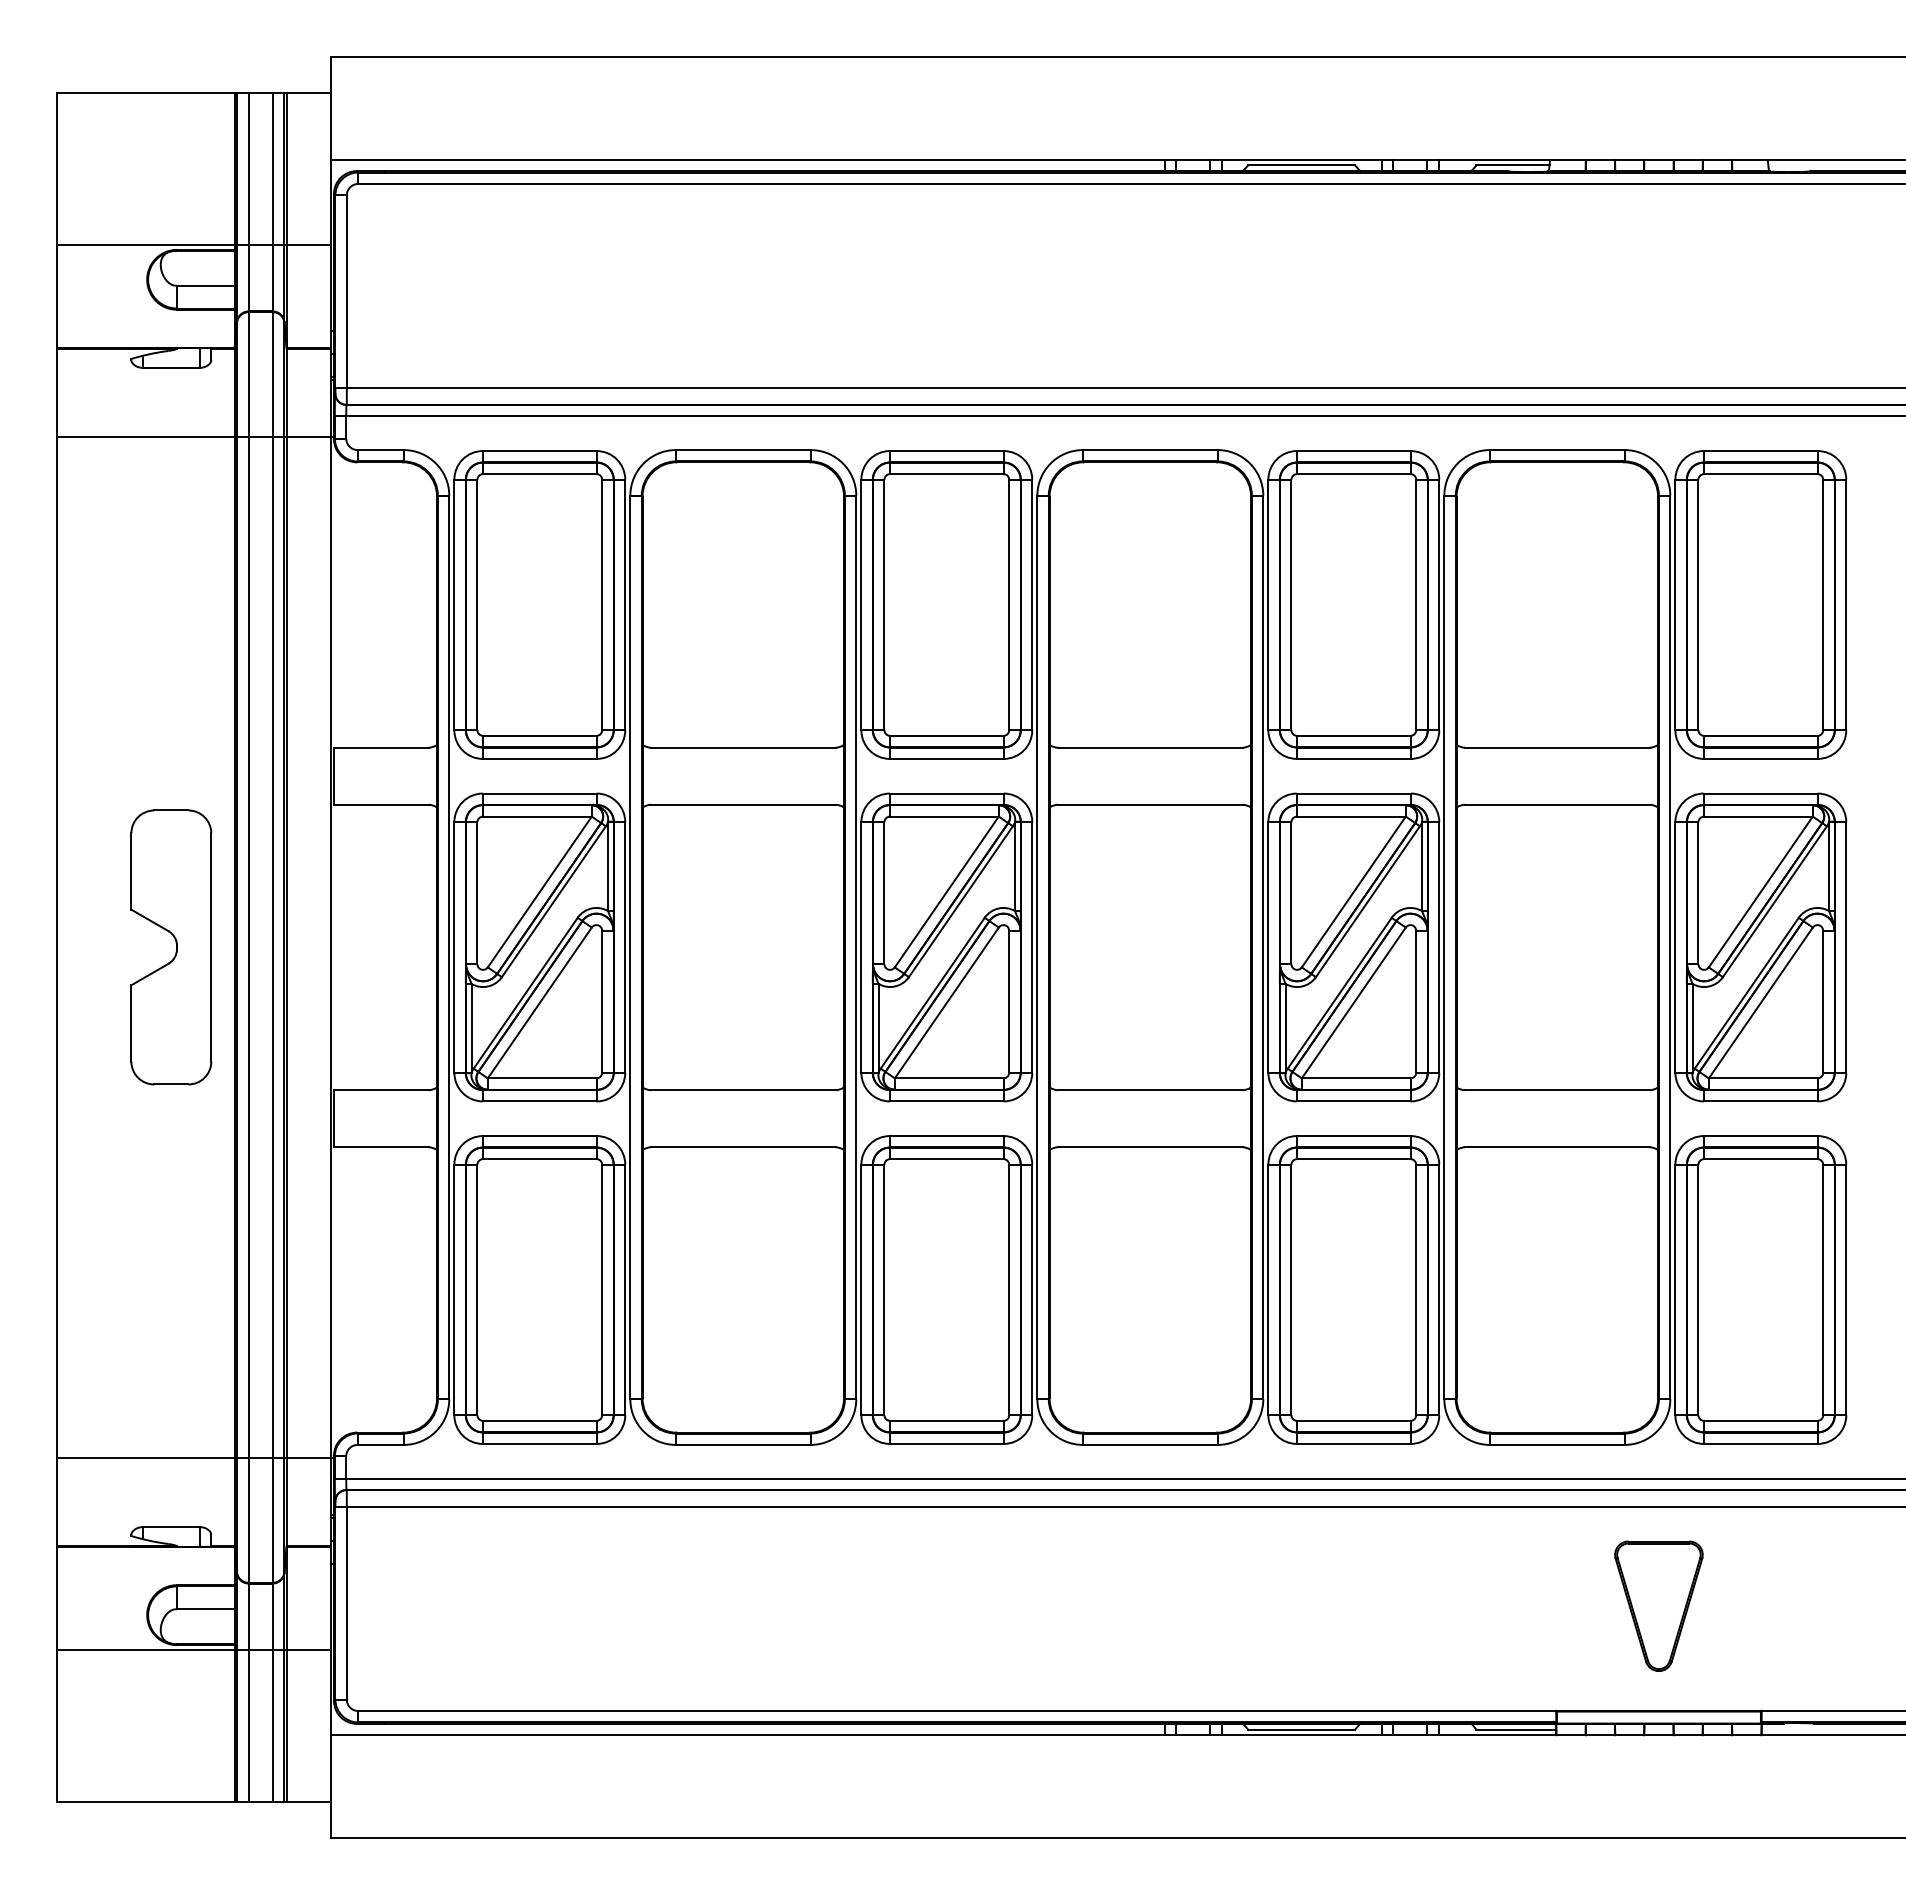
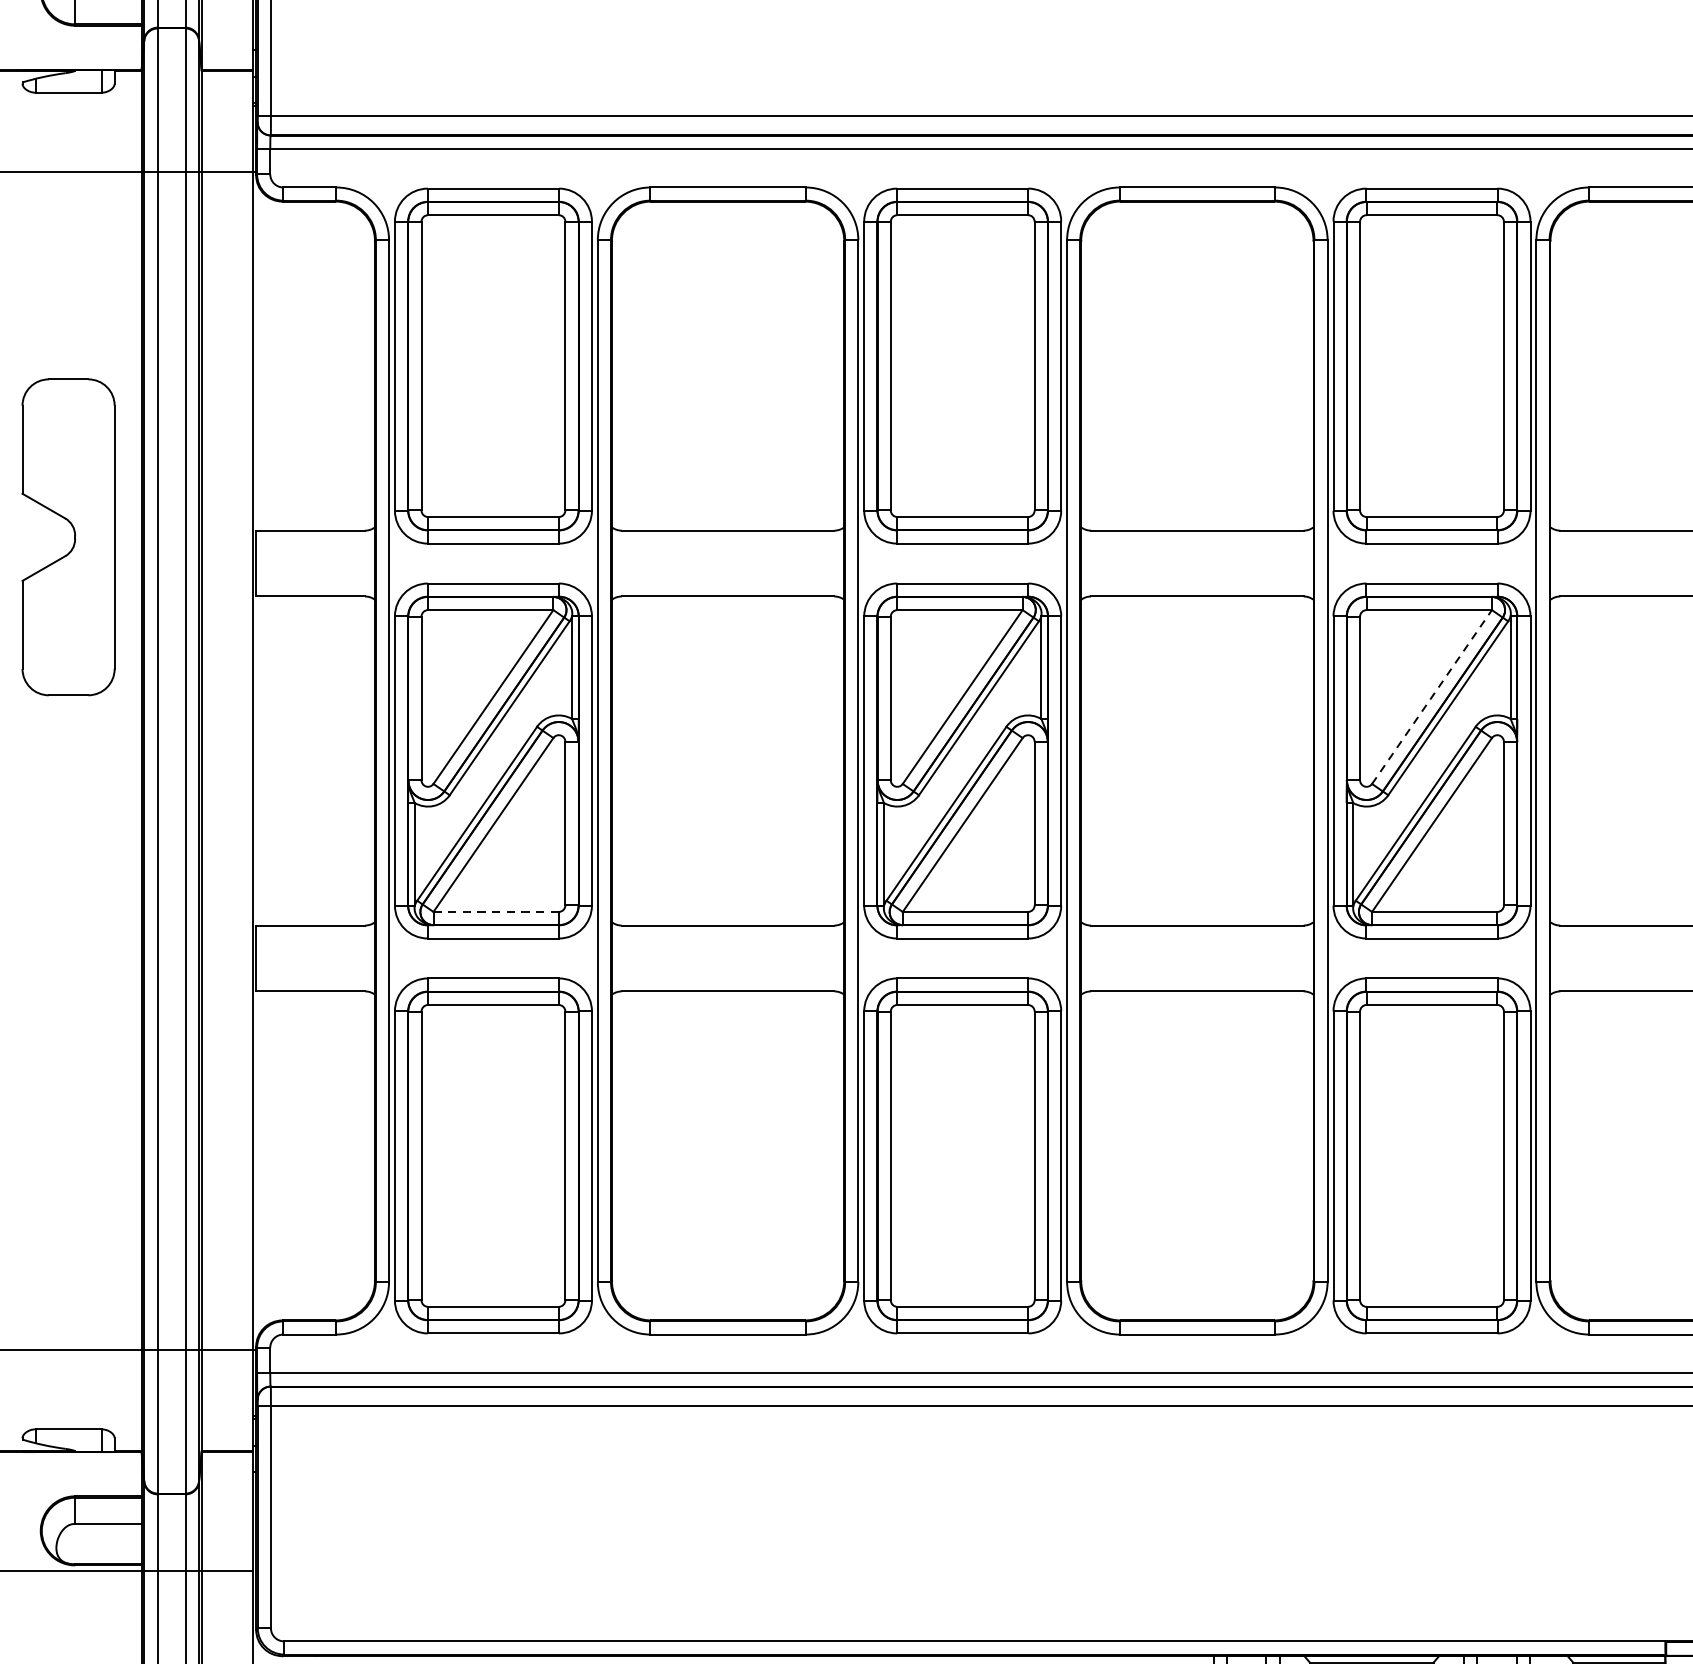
line: (1353, 892) -> (1431, 697), solid -> dashed
part: (171, 947) -> (68, 537), moved
line: (542, 1078) -> (496, 912), solid -> dashed

